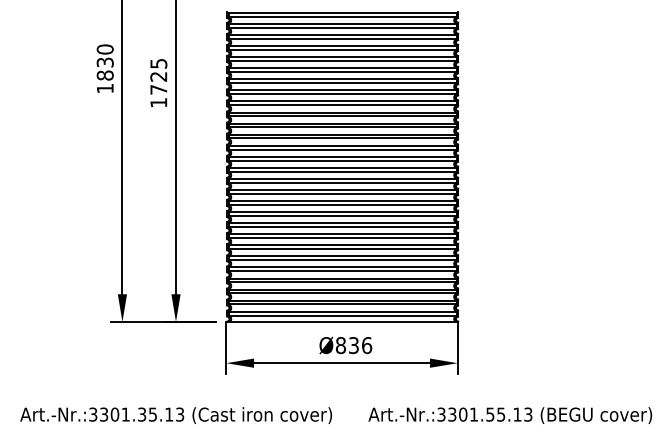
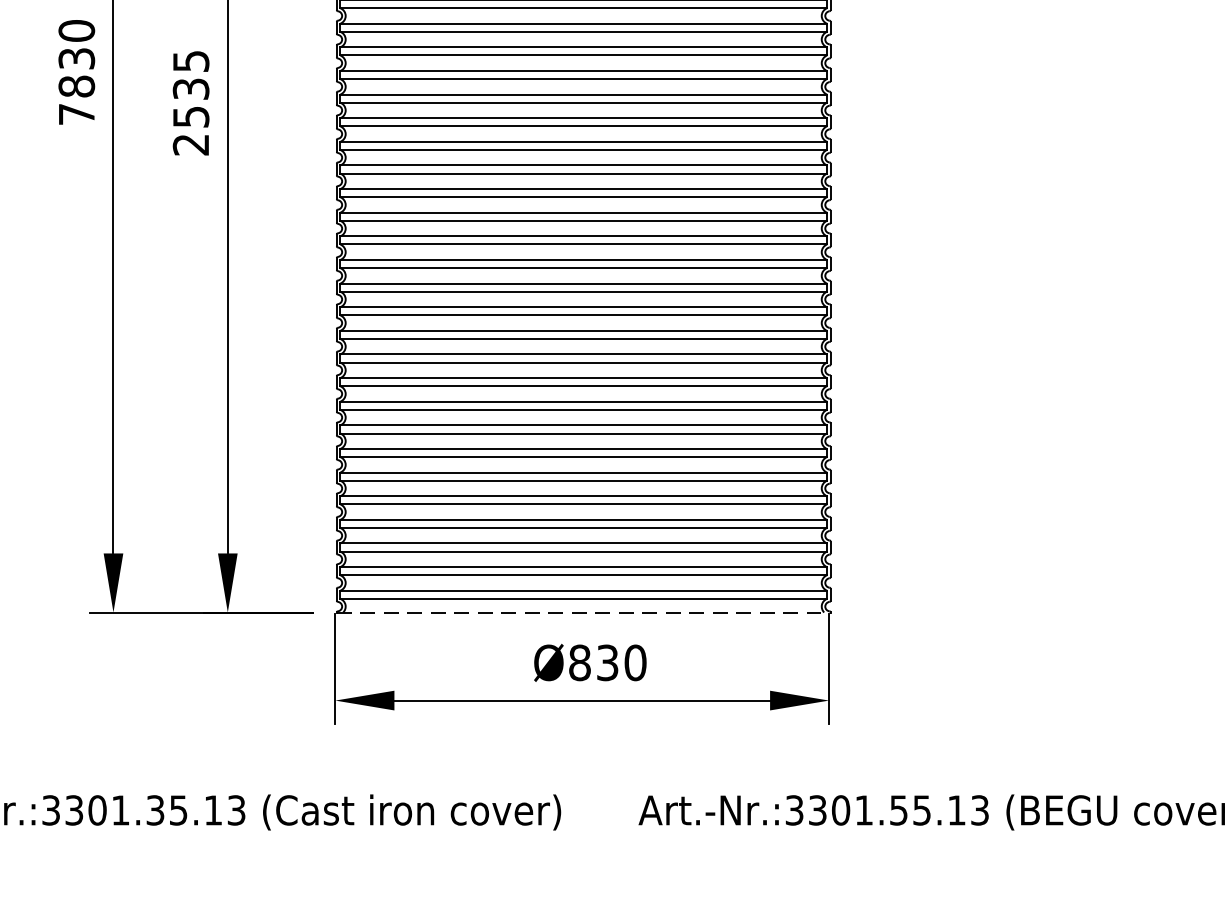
text: (105, 88) -> (77, 114), 1830 -> 7830
text: (158, 89) -> (190, 116), 1725 -> 2535
line: (342, 321) -> (583, 611), solid -> dashed
text: (367, 345) -> (636, 662), Ø836 -> Ø830

